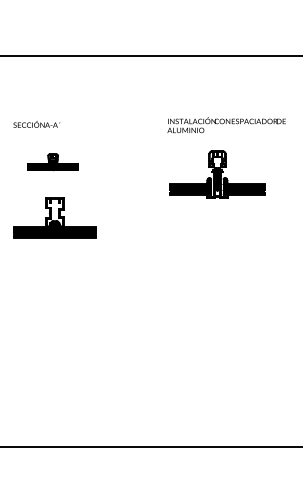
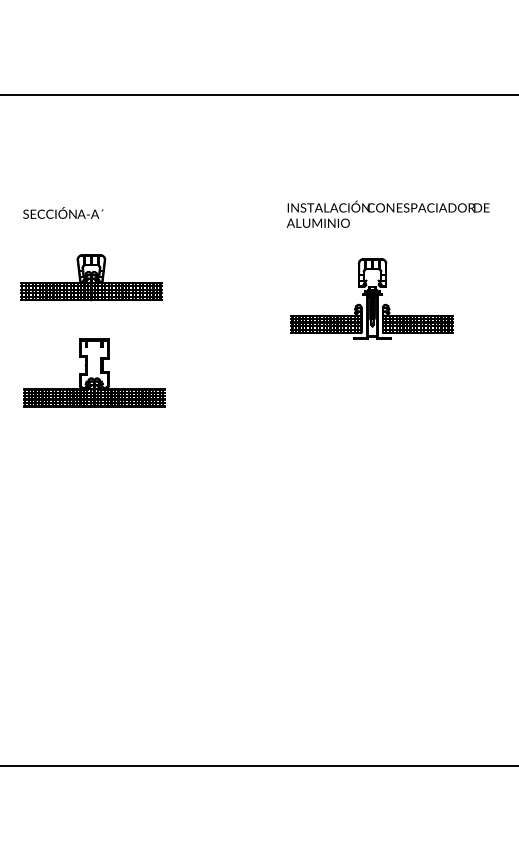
part: (52, 162) -> (90, 278), size x1.67

